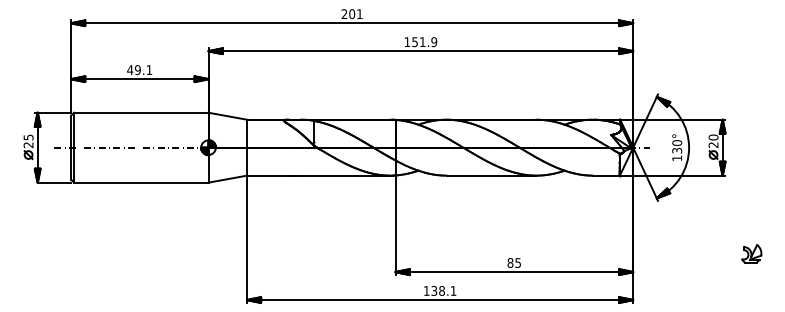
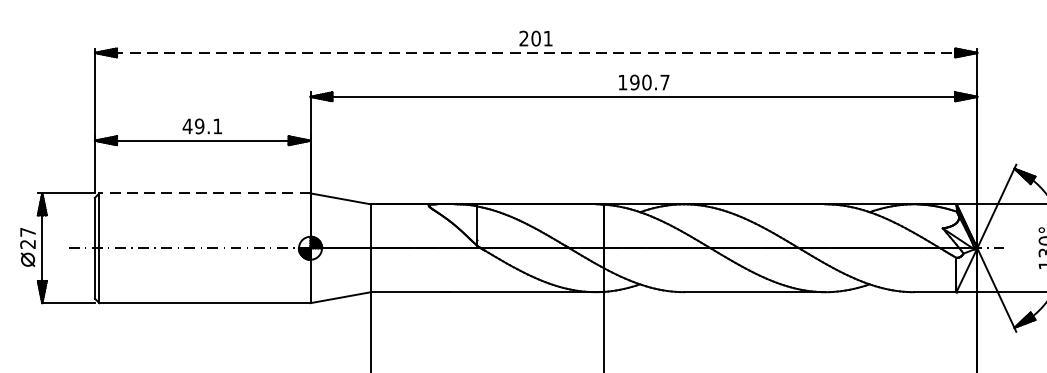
line: (352, 23) -> (536, 53), solid -> dashed
text: (424, 42) -> (649, 83), 151.9 -> 190.7
line: (140, 112) -> (203, 193), solid -> dashed
text: (28, 137) -> (27, 232), 25 -> 27

